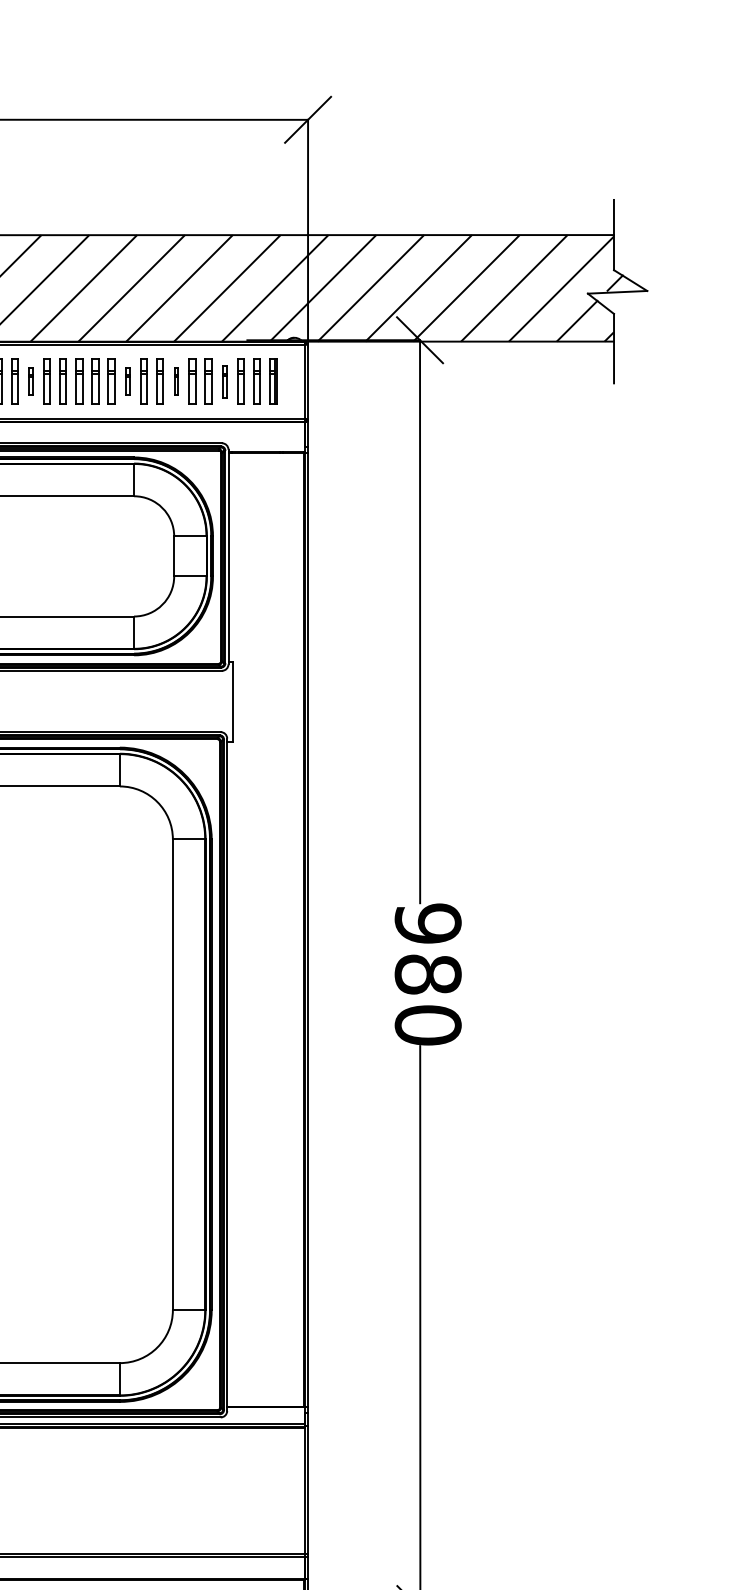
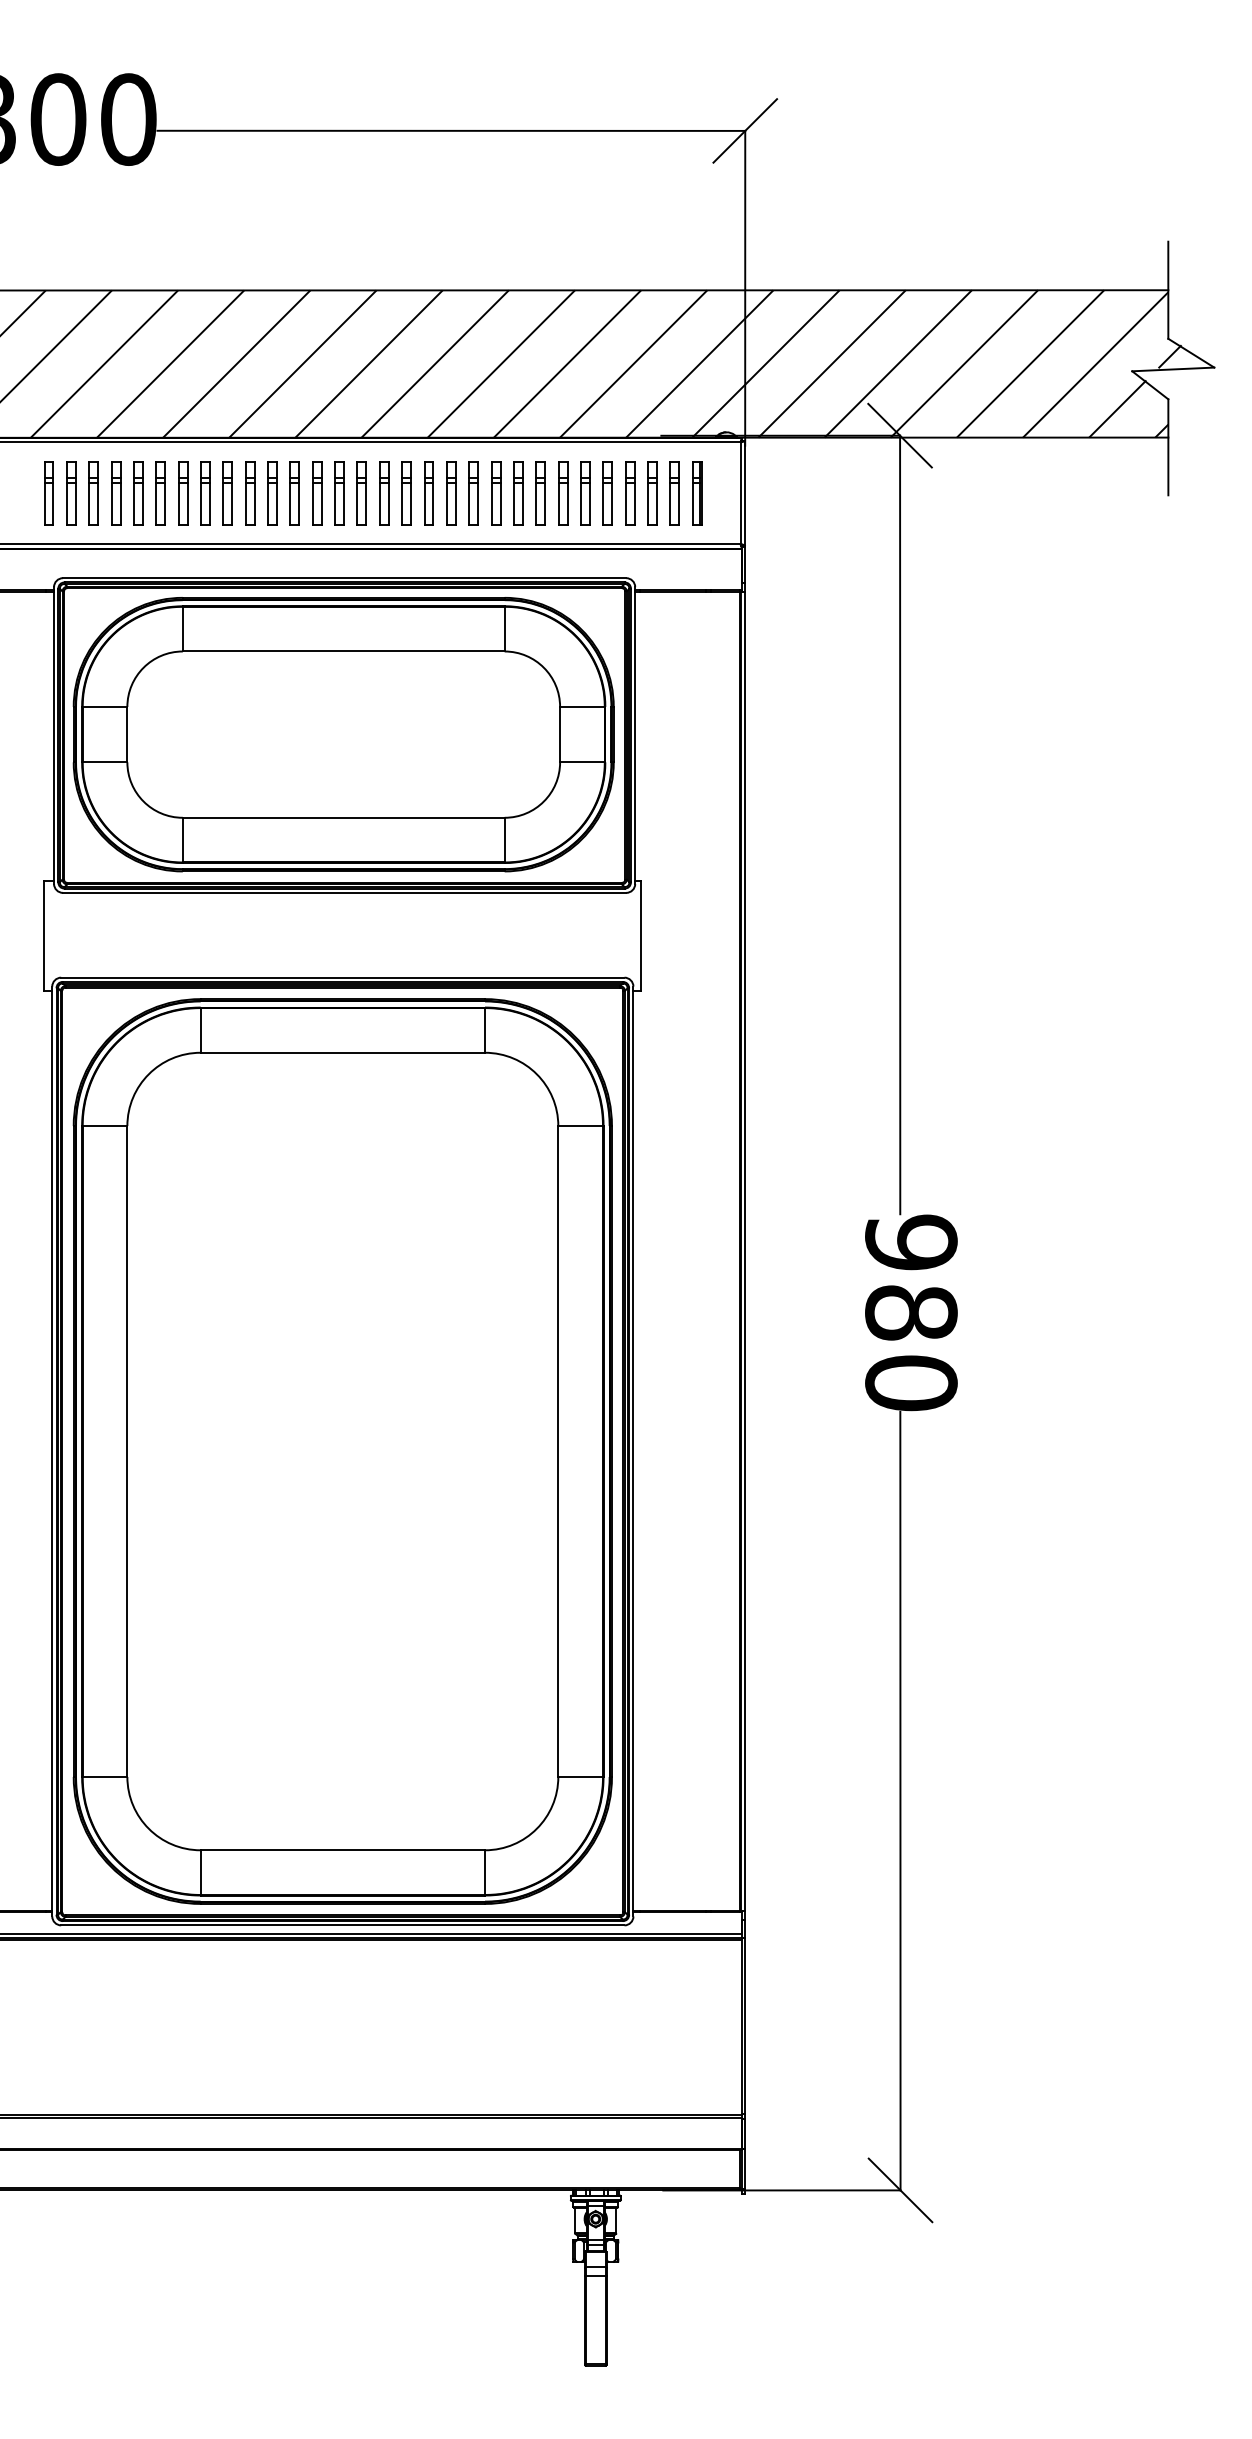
part: (30, 382) -> (361, 493), size x1.67
part: (128, 382) -> (496, 493), size x1.67
part: (176, 382) -> (563, 493), size x1.67
part: (225, 382) -> (630, 493), size x1.43

